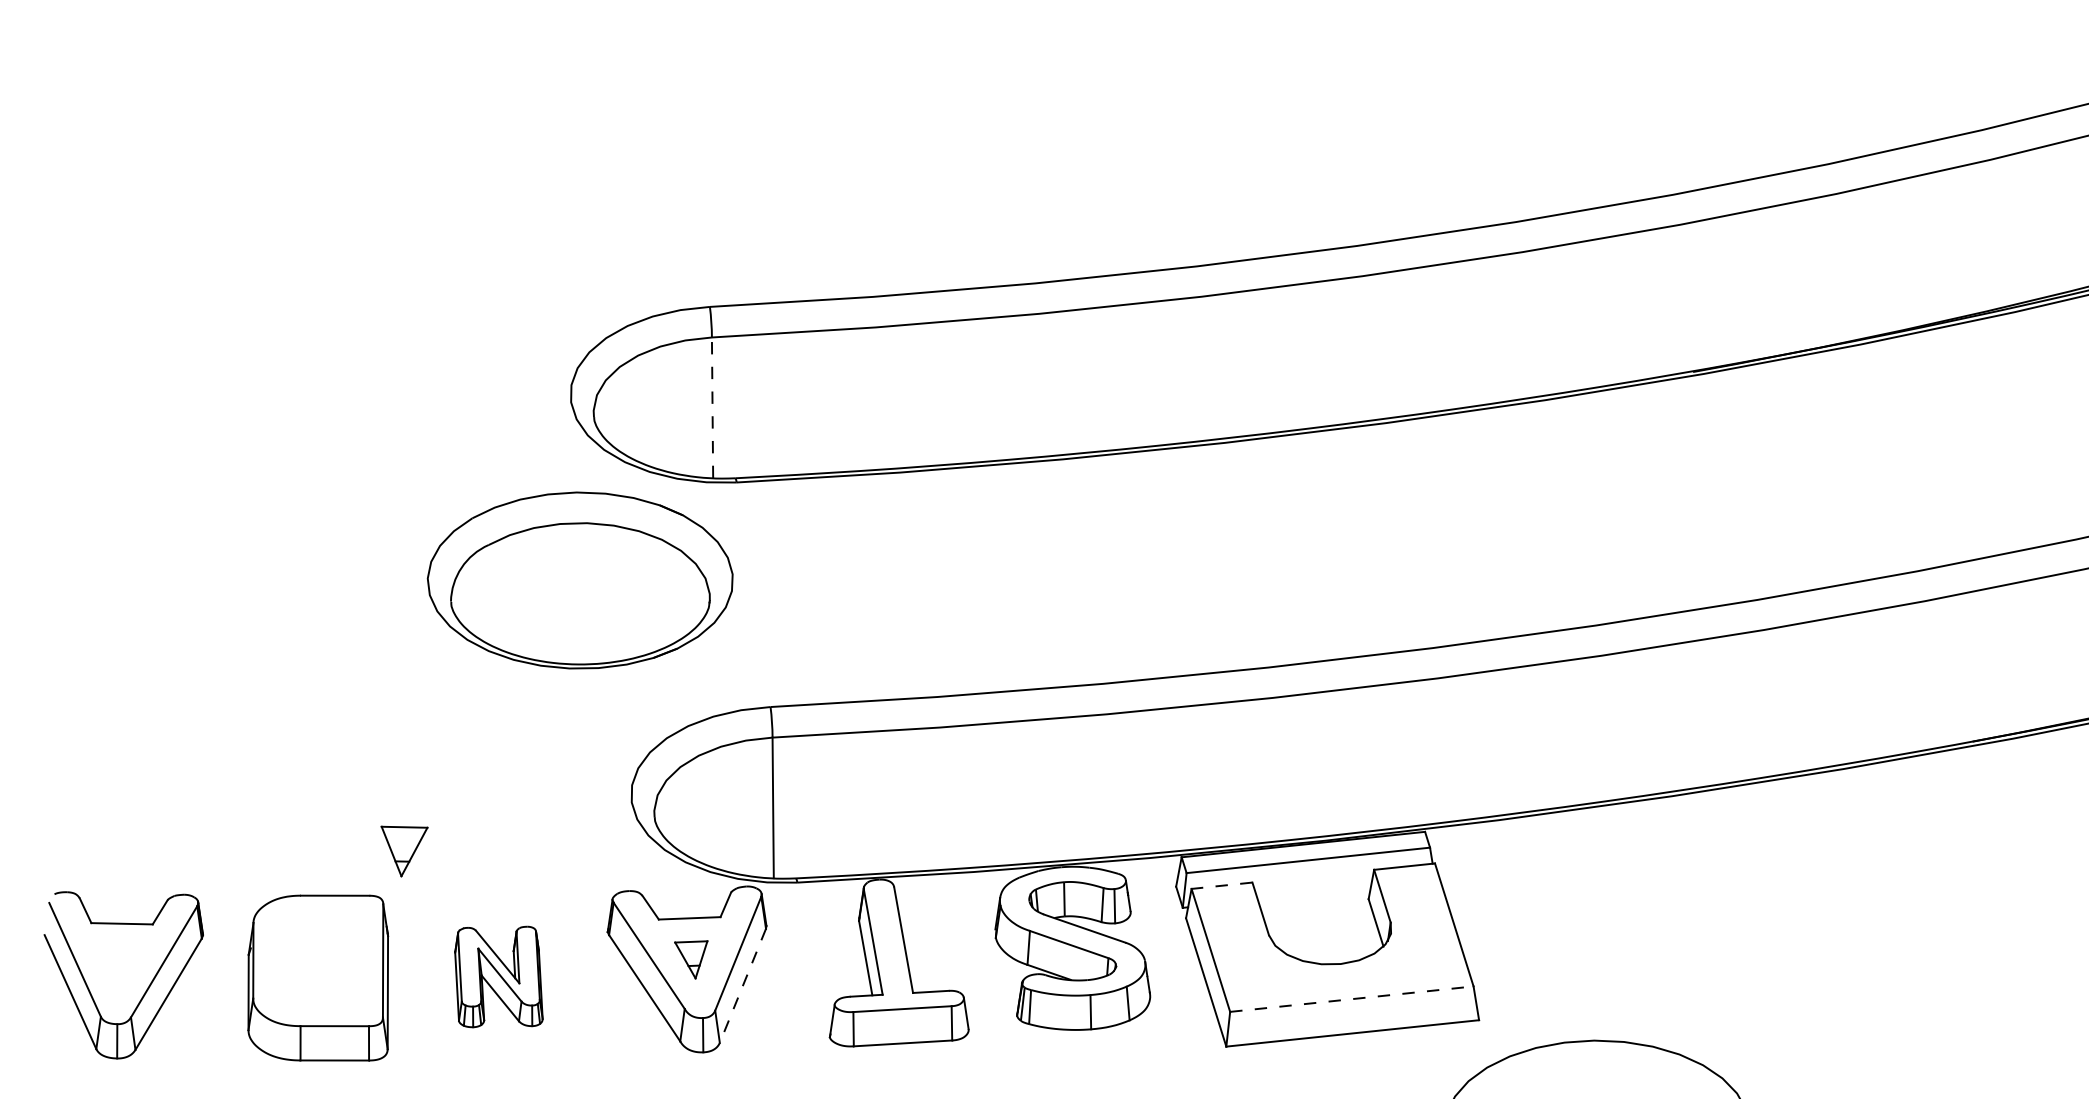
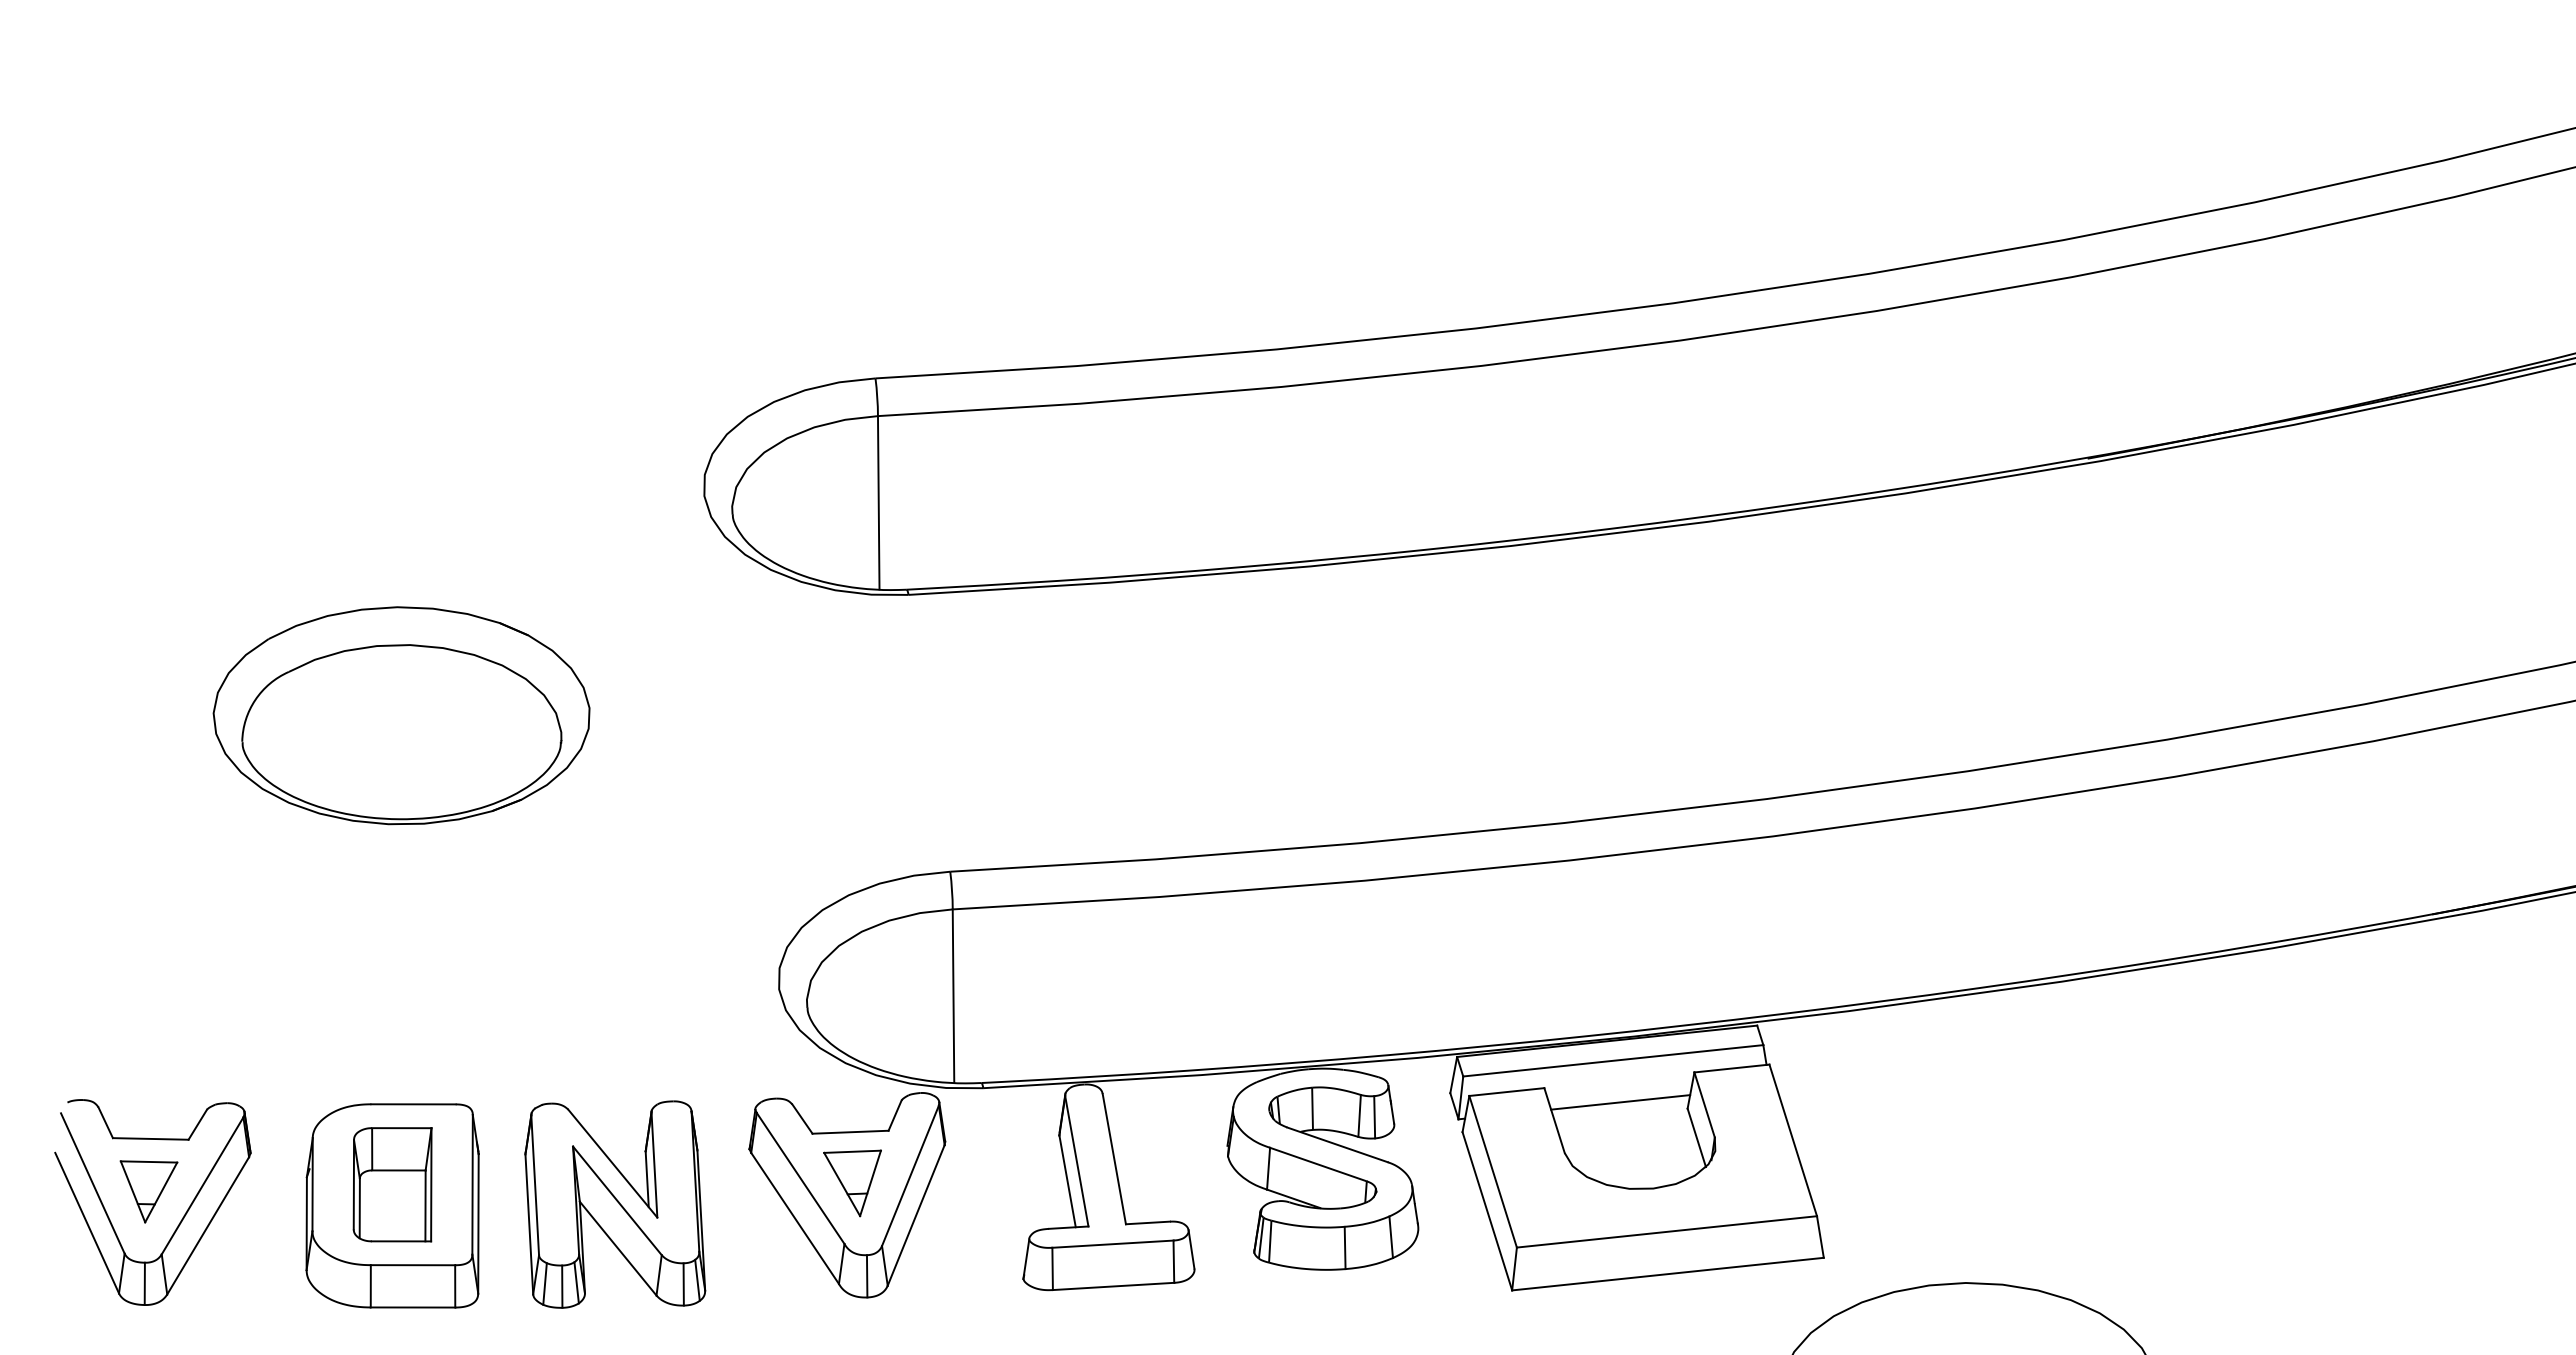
line: (712, 407) -> (878, 502), dashed -> solid
part: (580, 580) -> (401, 715), moved
part: (404, 851) -> (148, 1191), moved
line: (1221, 886) -> (1506, 1092), dashed -> solid
line: (1314, 894) -> (1620, 1102), added
part: (691, 959) -> (852, 1183), size x1.43
part: (318, 960) -> (392, 1184), added
part: (499, 976) -> (615, 1204), size x1.67
line: (743, 985) -> (916, 1215), dashed -> solid
line: (1351, 998) -> (1666, 1231), dashed -> solid

